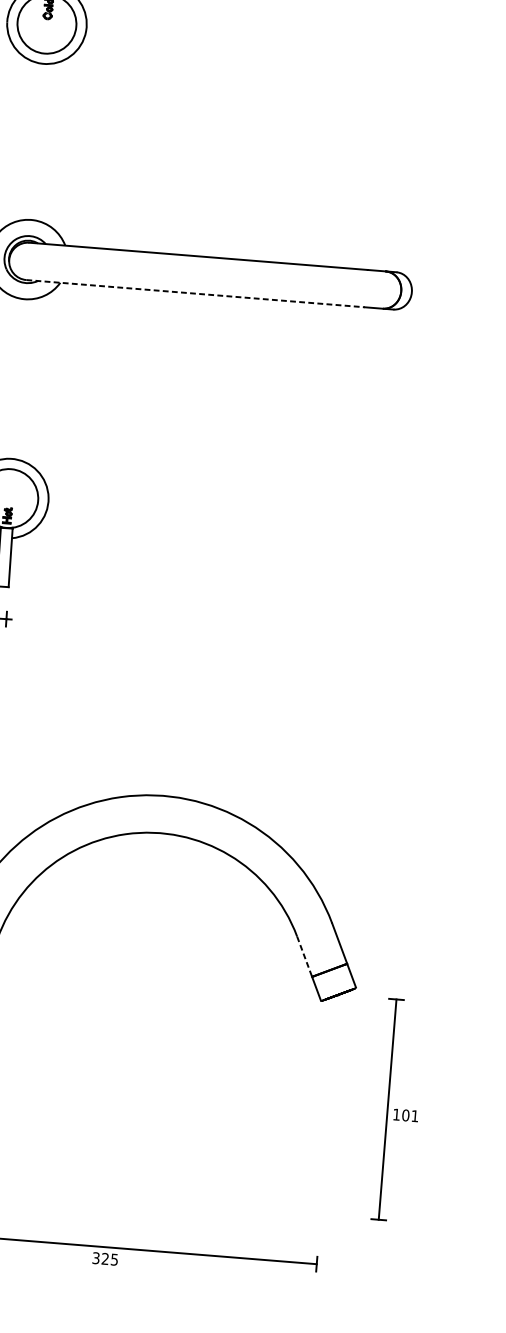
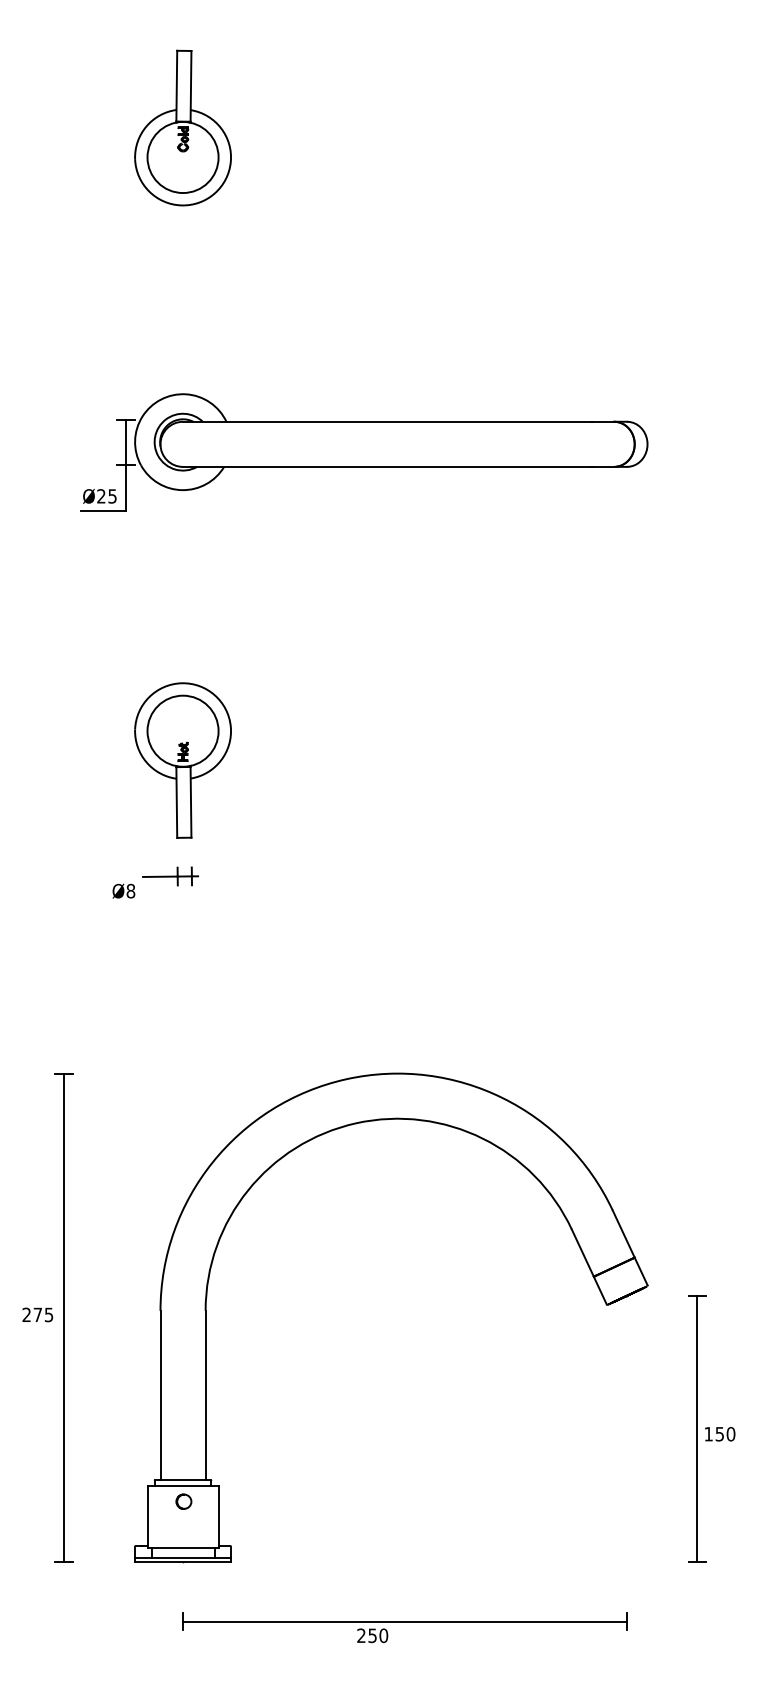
line: (195, 293) -> (387, 466), dashed -> solid
line: (304, 956) -> (582, 1253), dashed -> solid
text: (410, 1116) -> (725, 1434), 101 -> 150
text: (105, 1258) -> (372, 1635), 325 -> 250

